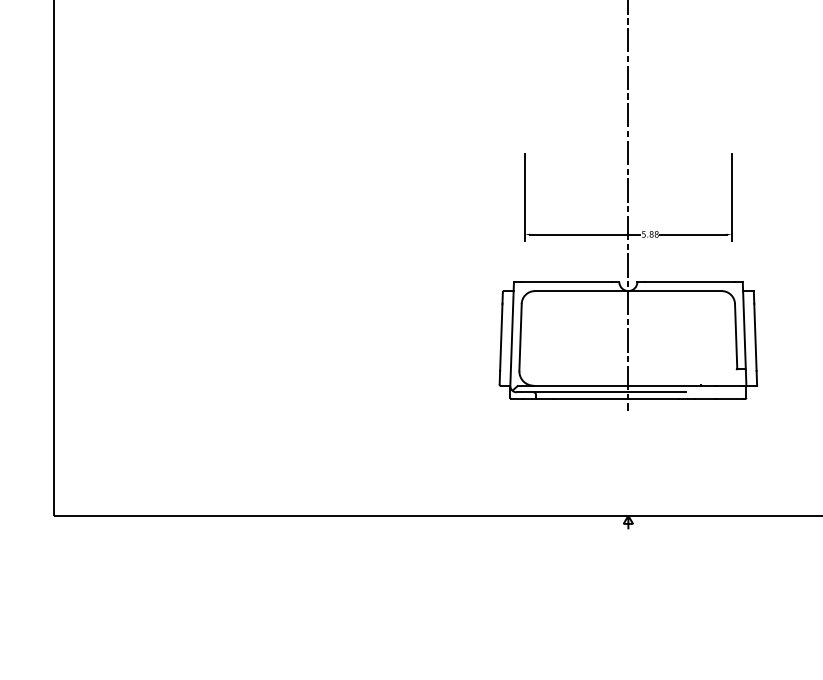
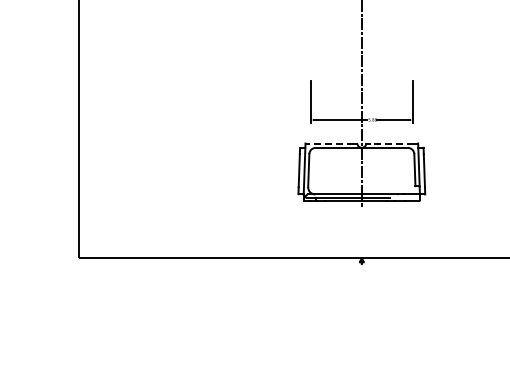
line: (564, 282) -> (330, 143), solid -> dashed
line: (688, 282) -> (391, 143), solid -> dashed

